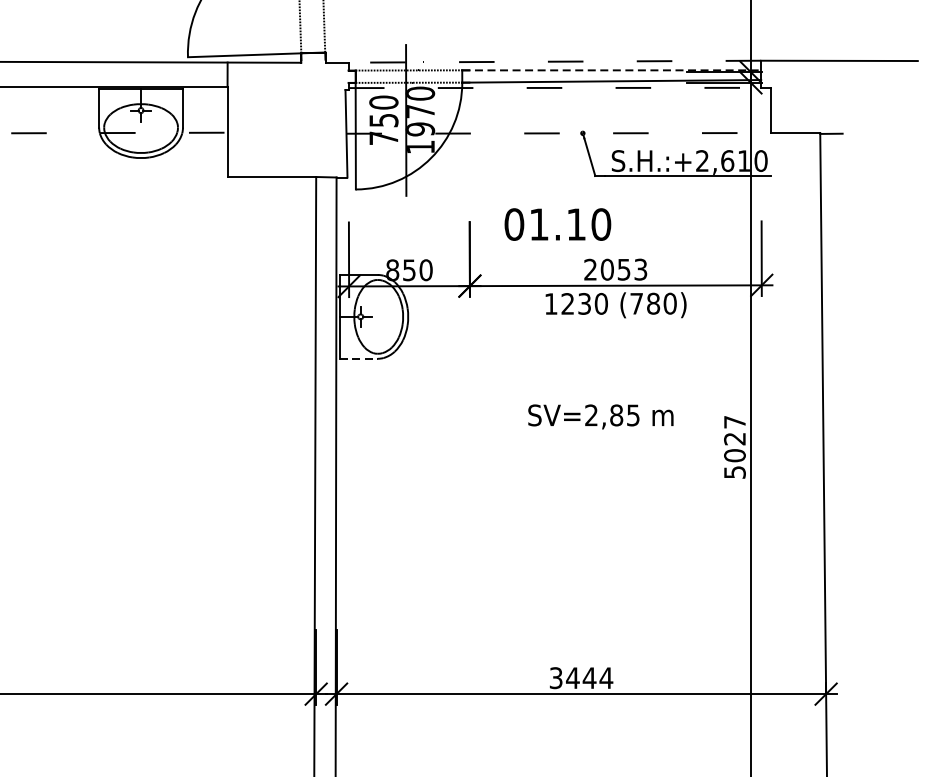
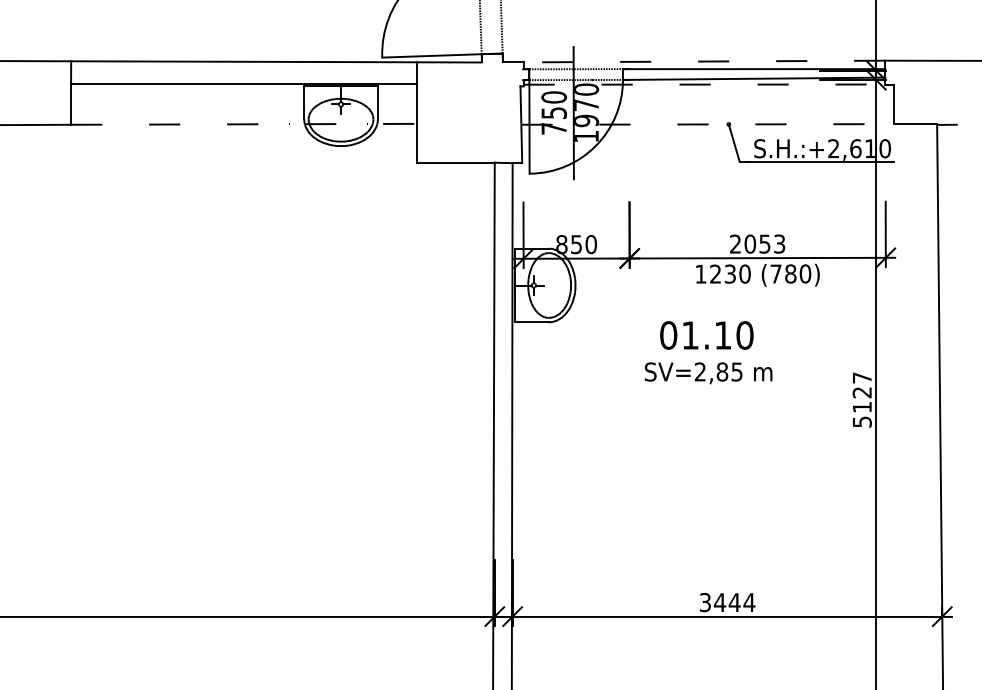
line: (612, 70) -> (754, 69), dashed -> solid
text: (557, 224) -> (706, 335), moved
line: (359, 359) -> (532, 322), dashed -> solid
text: (600, 417) -> (708, 373), moved
text: (734, 455) -> (861, 407), 5027 -> 5127

